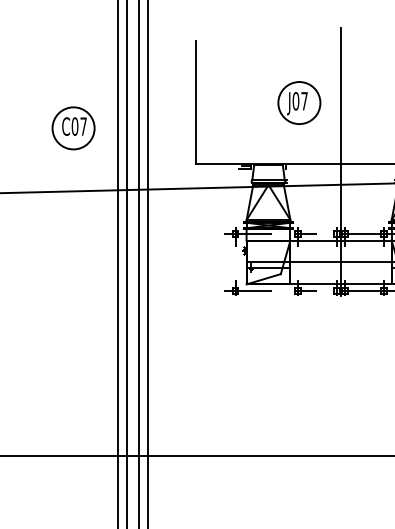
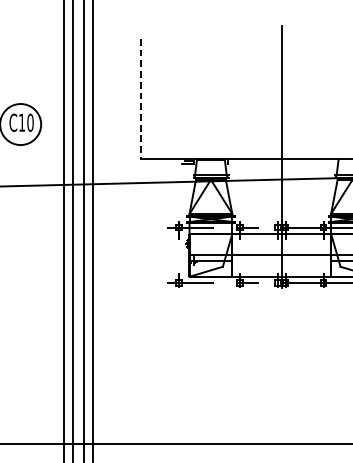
line: (196, 102) -> (140, 99), solid -> dashed
part: (299, 102) -> (241, 99), removed
text: (78, 126) -> (25, 122), C07 -> C10

